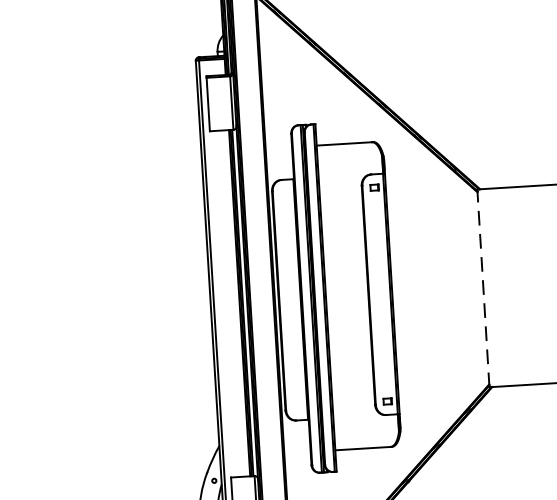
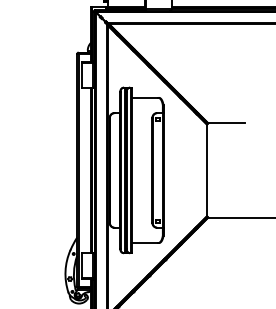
line: (484, 286) -> (207, 169), dashed -> solid

